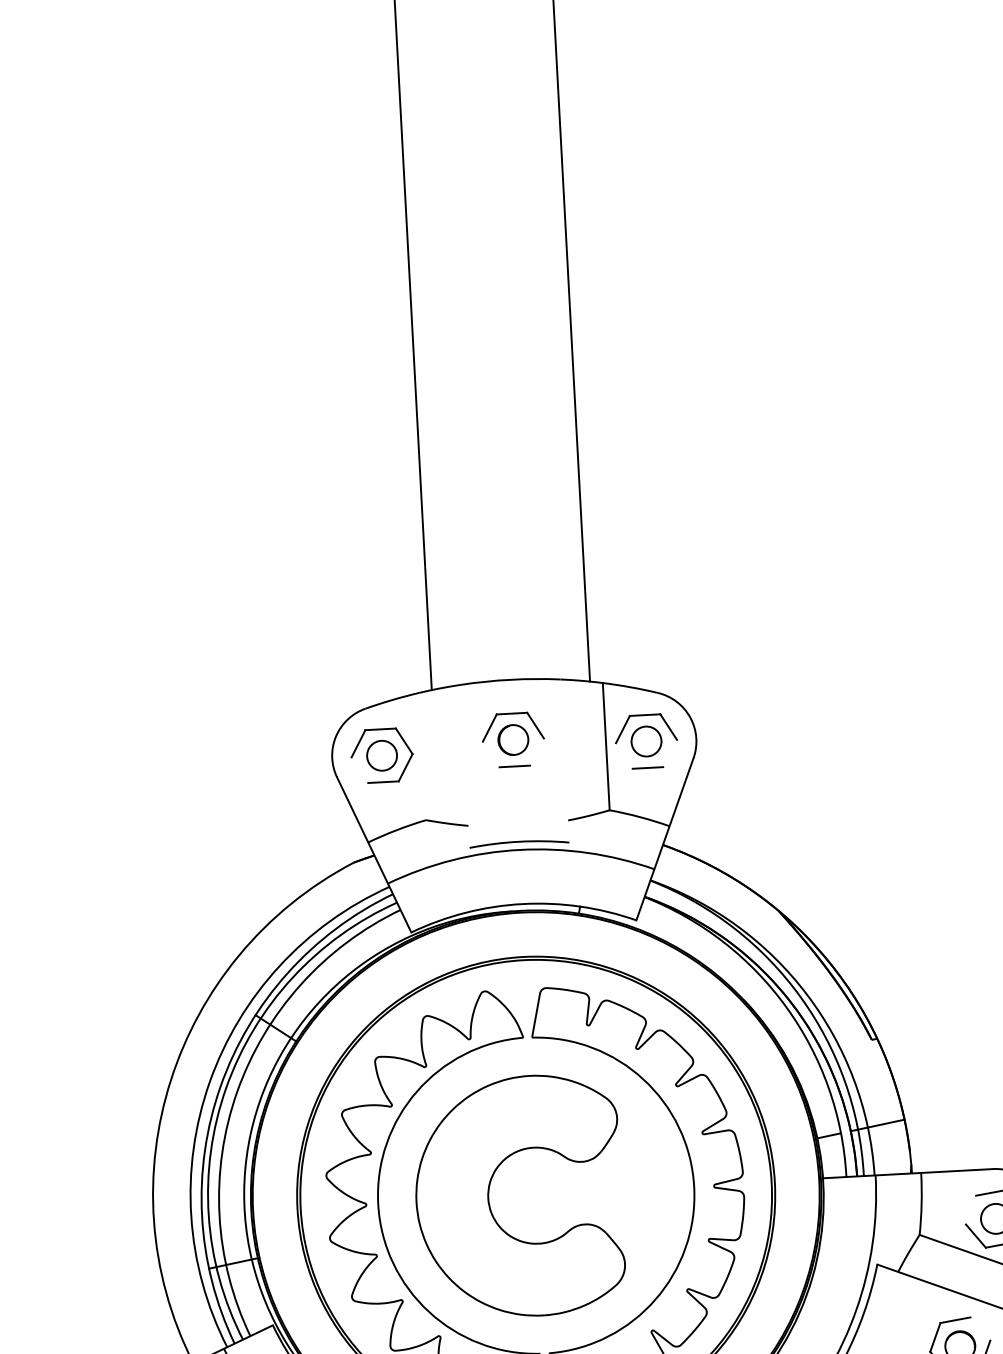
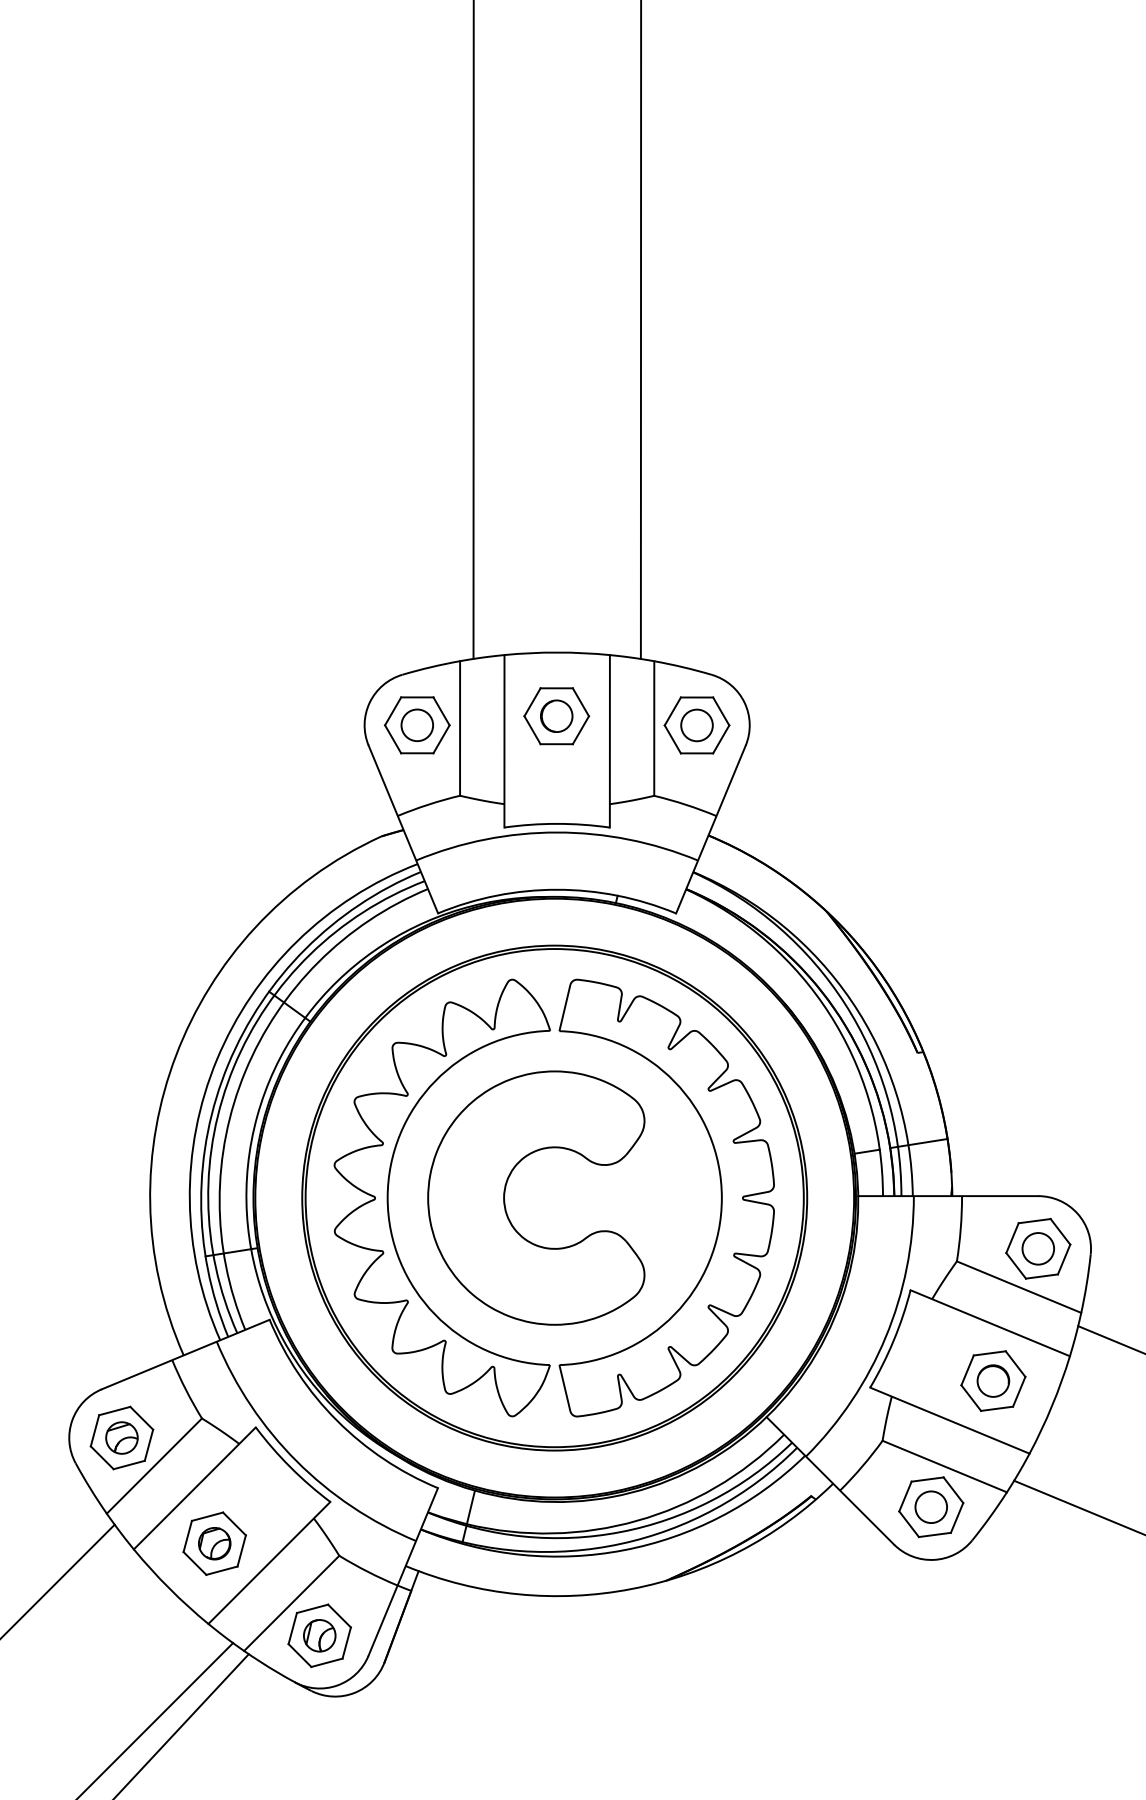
line: (536, 752) -> (580, 730), added
line: (670, 753) -> (721, 739), added
line: (491, 754) -> (532, 730), added
line: (423, 756) -> (460, 728), added
line: (624, 756) -> (672, 739), added
line: (564, 761) -> (609, 741), added
line: (465, 766) -> (504, 741), added
line: (360, 770) -> (393, 739), added
line: (971, 1210) -> (1012, 1238), added
line: (980, 1328) -> (1015, 1363), added

